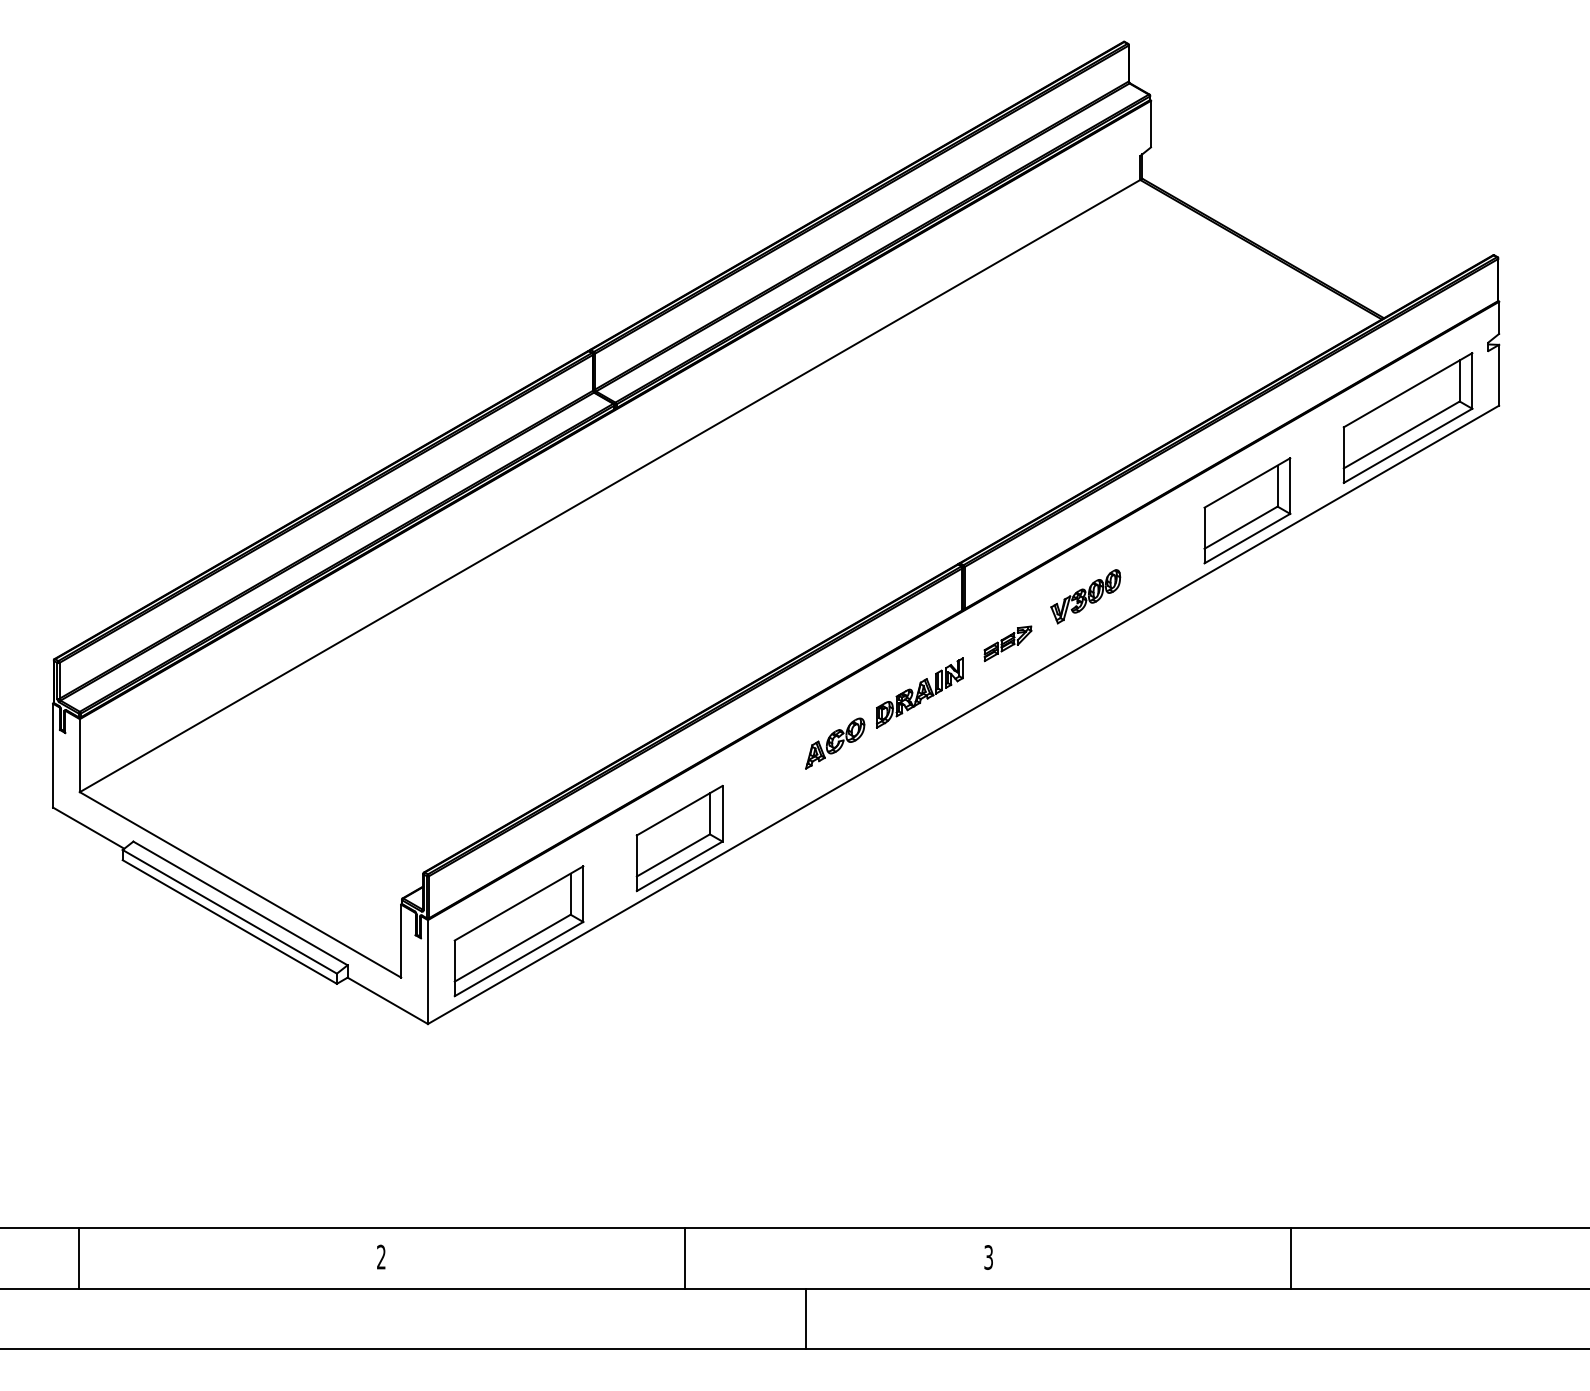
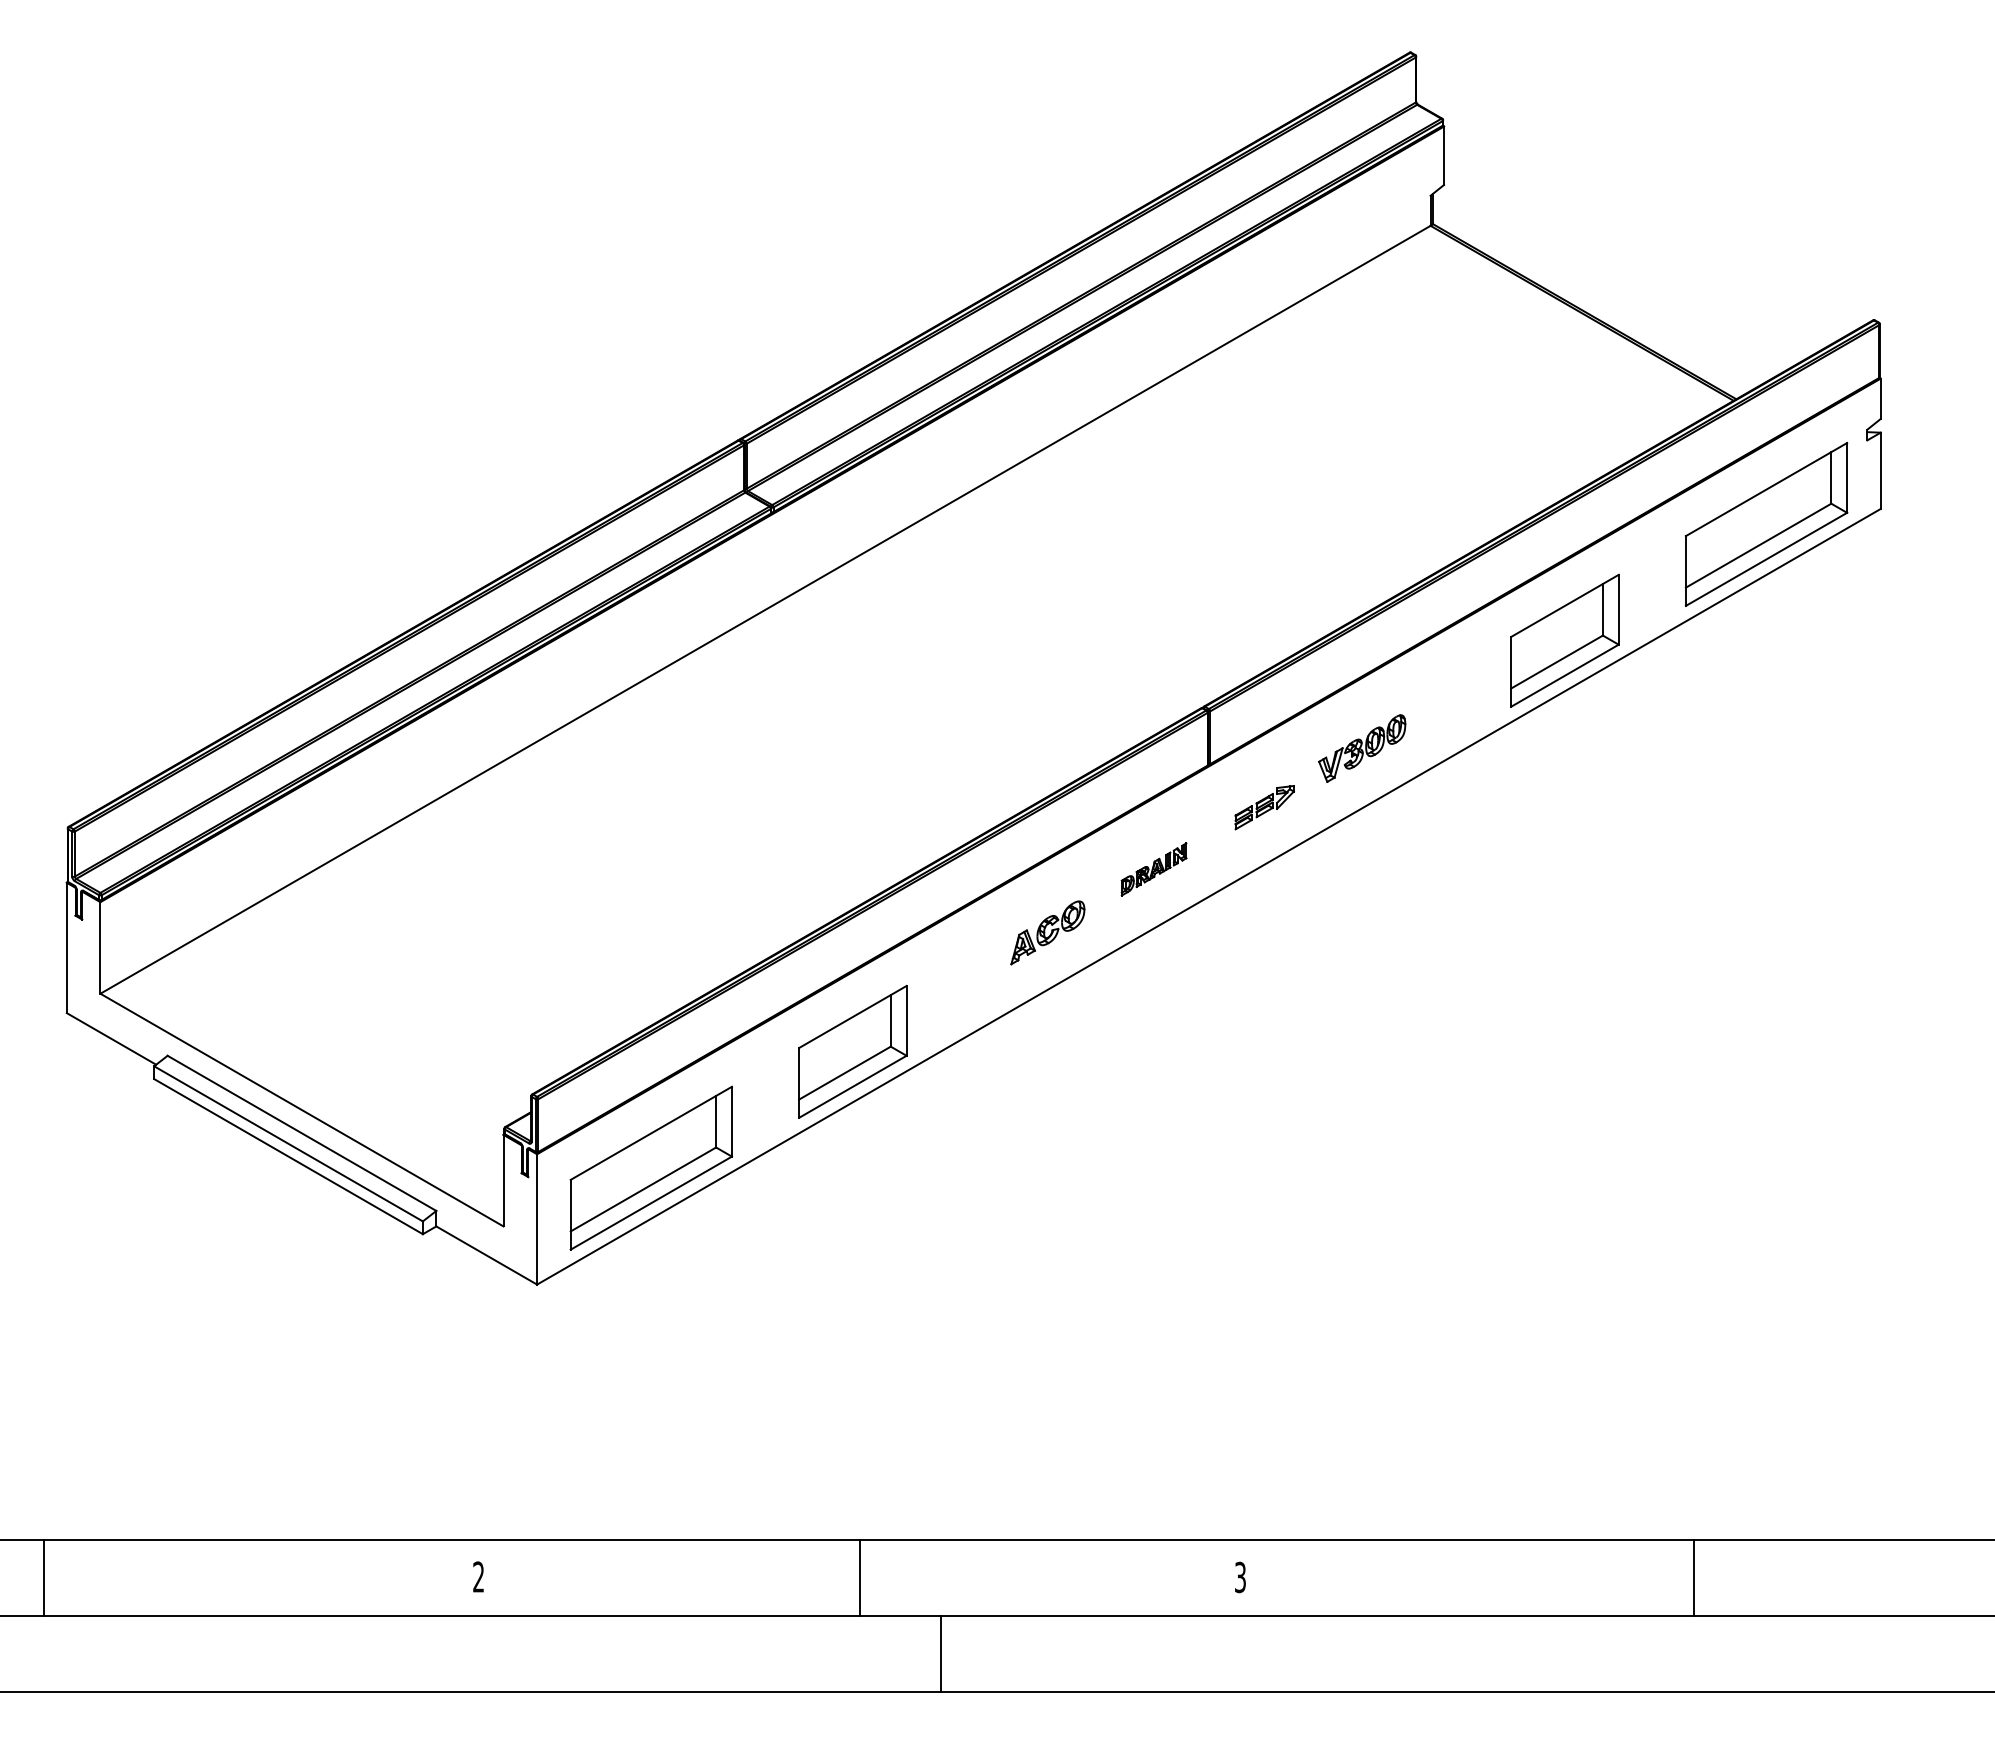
part: (919, 693) -> (1153, 869), size x0.6
line: (79, 1258) -> (43, 1578), moved
line: (1290, 1258) -> (1693, 1578), moved
line: (806, 1318) -> (940, 1654), moved

